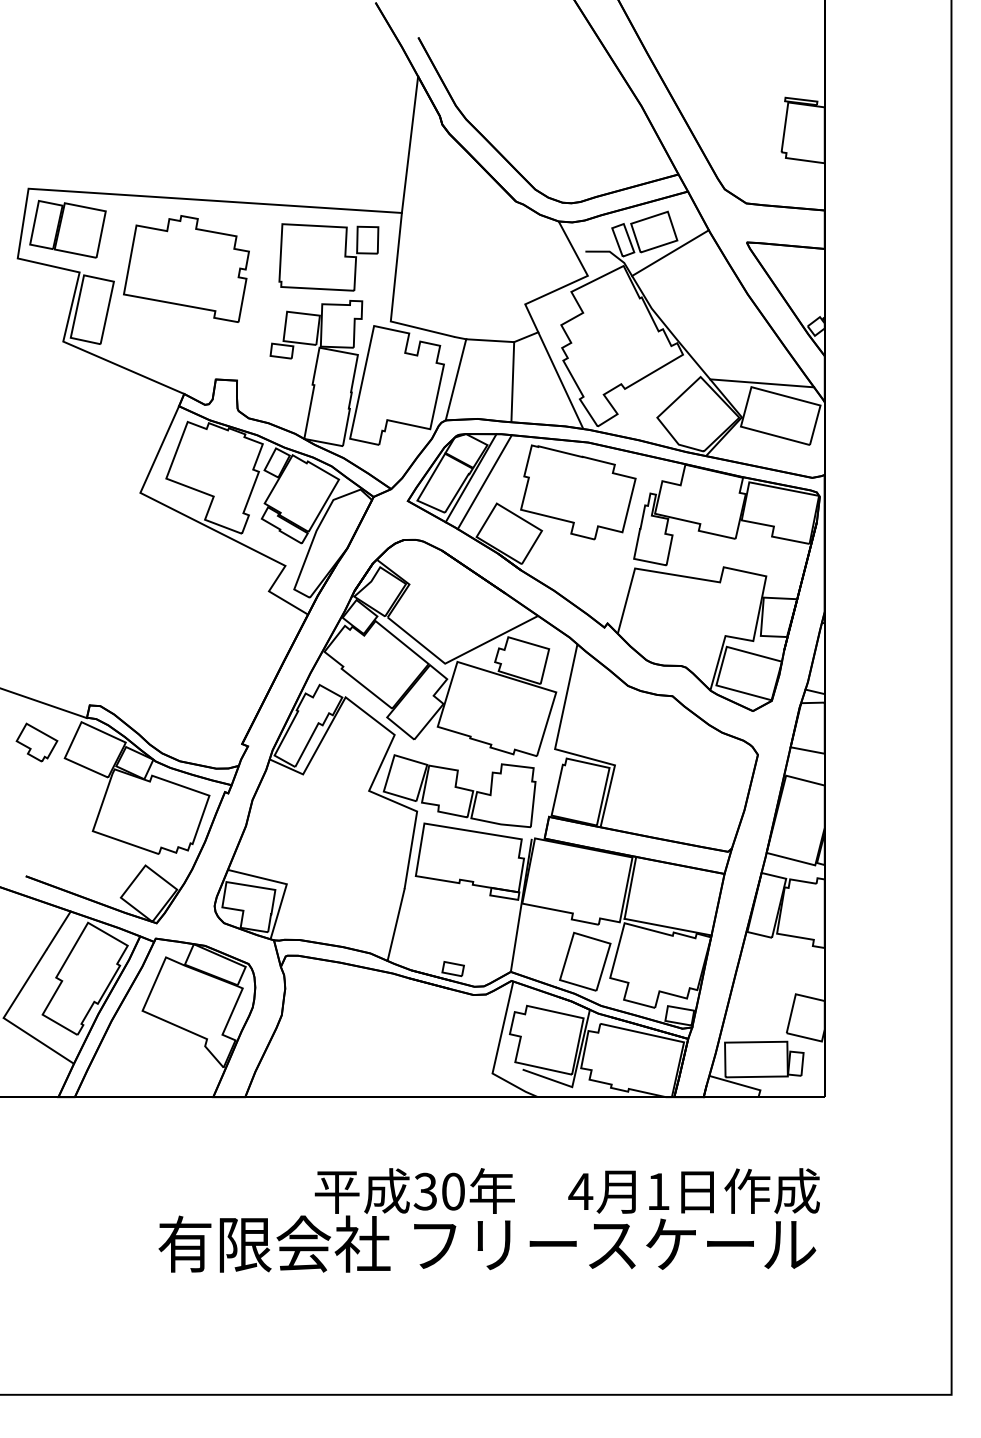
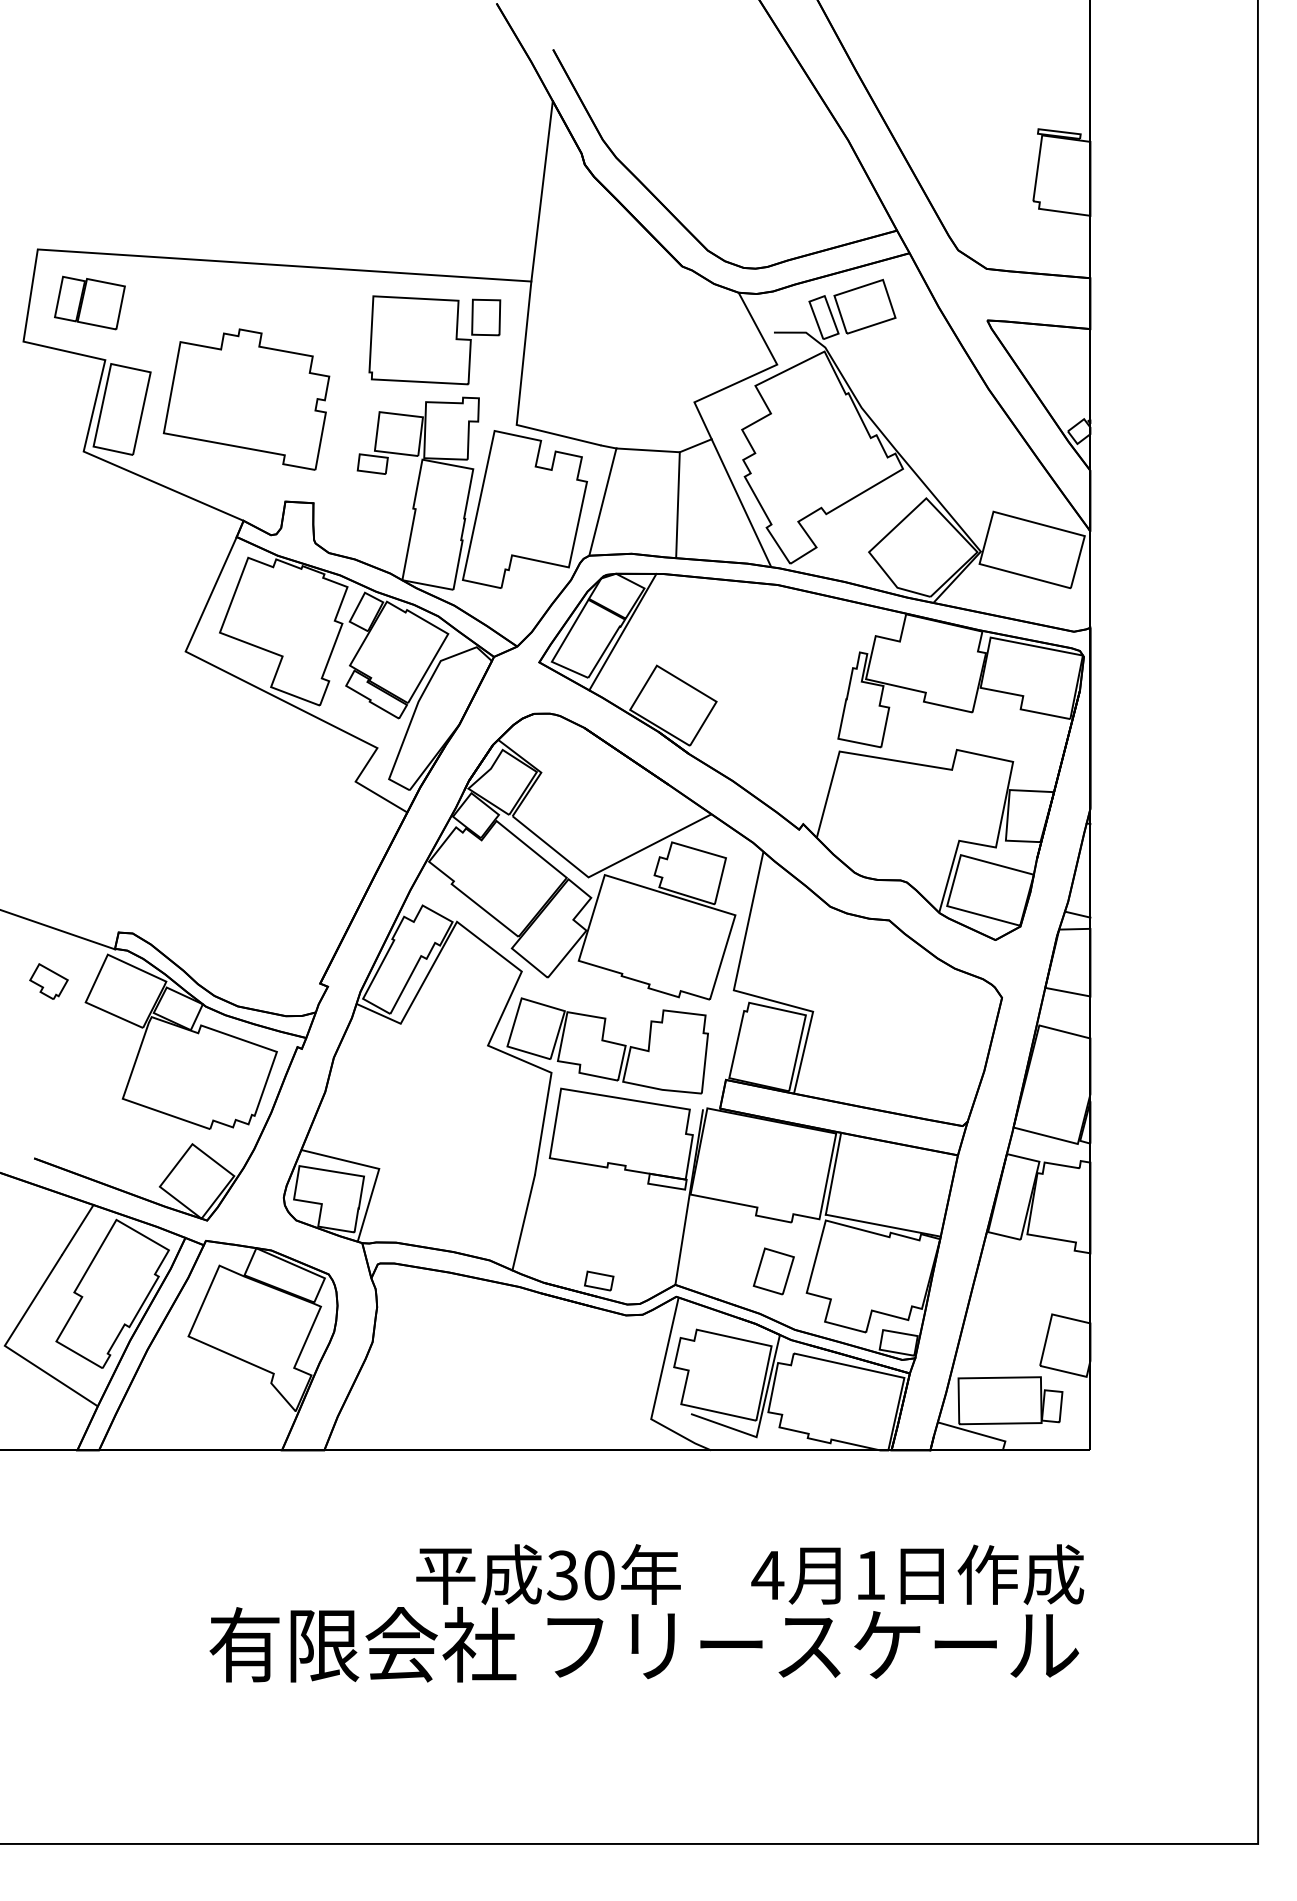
part: (67, 228) -> (89, 302), size x0.7
line: (670, 253) -> (886, 334), removed
part: (186, 268) -> (246, 399), moved
line: (762, 383) -> (1007, 506), removed
line: (484, 482) -> (640, 637), removed
part: (578, 492) -> (764, 650), removed
part: (36, 742) -> (48, 981), size x0.7
part: (585, 961) -> (773, 1271), size x0.6

